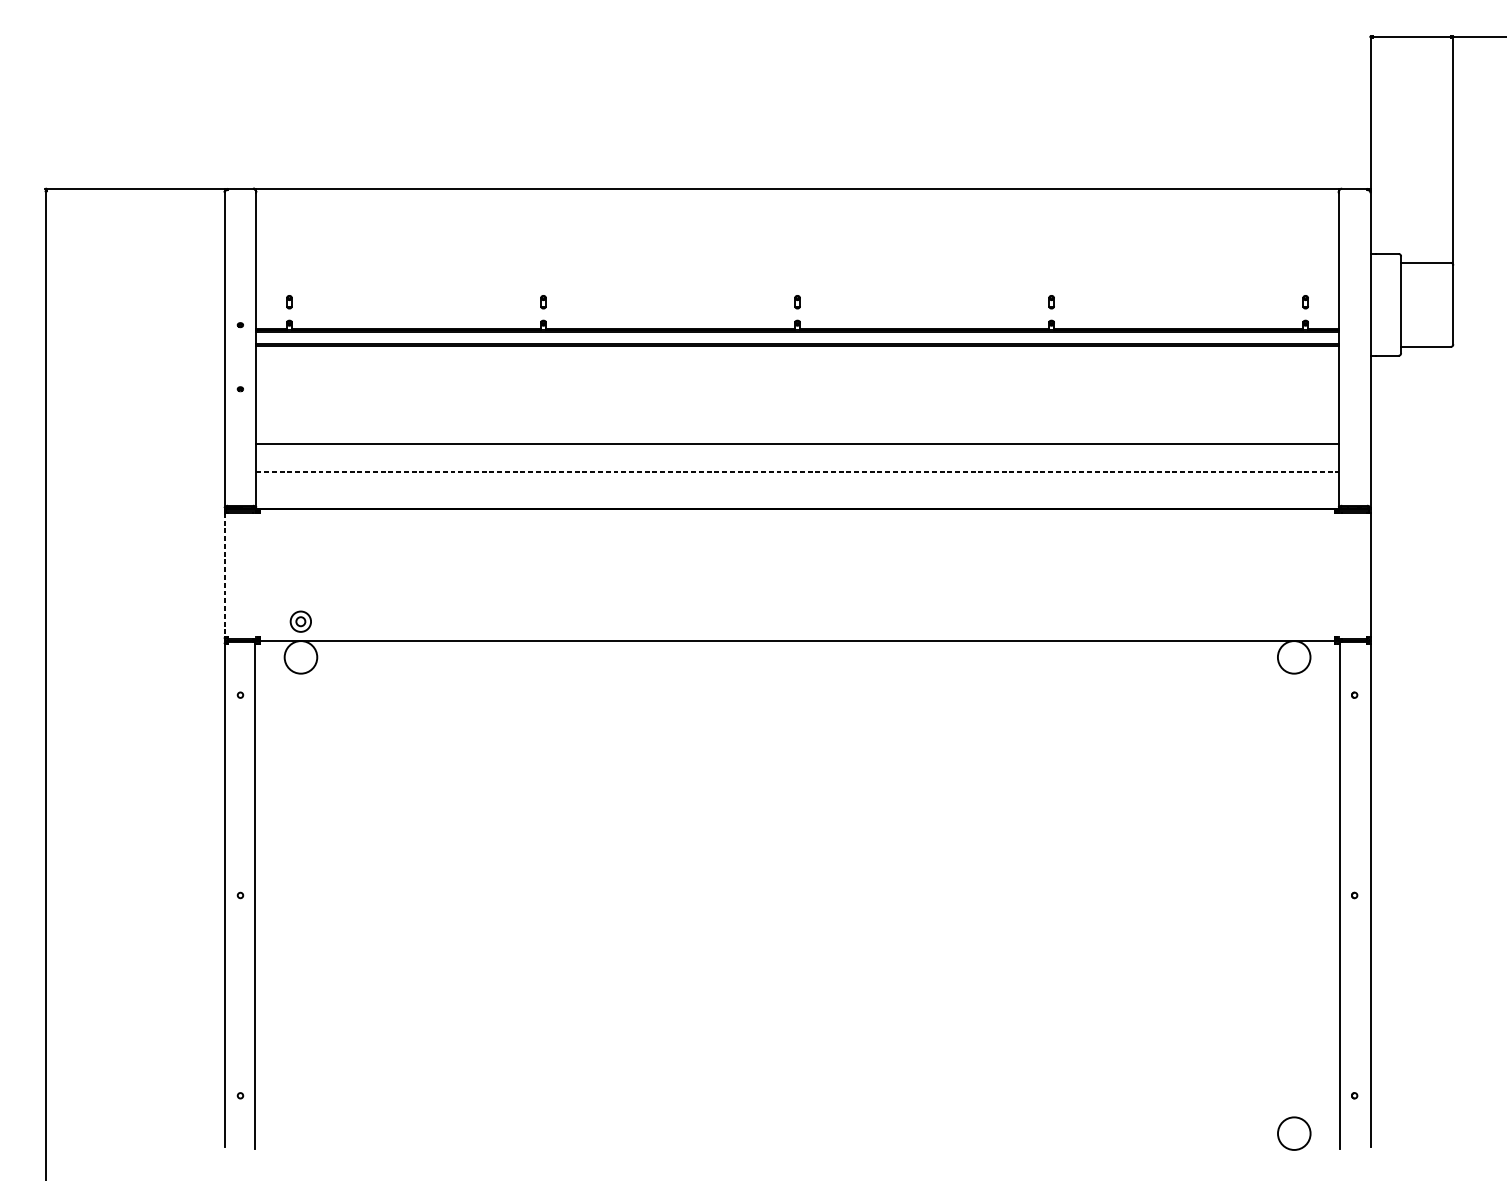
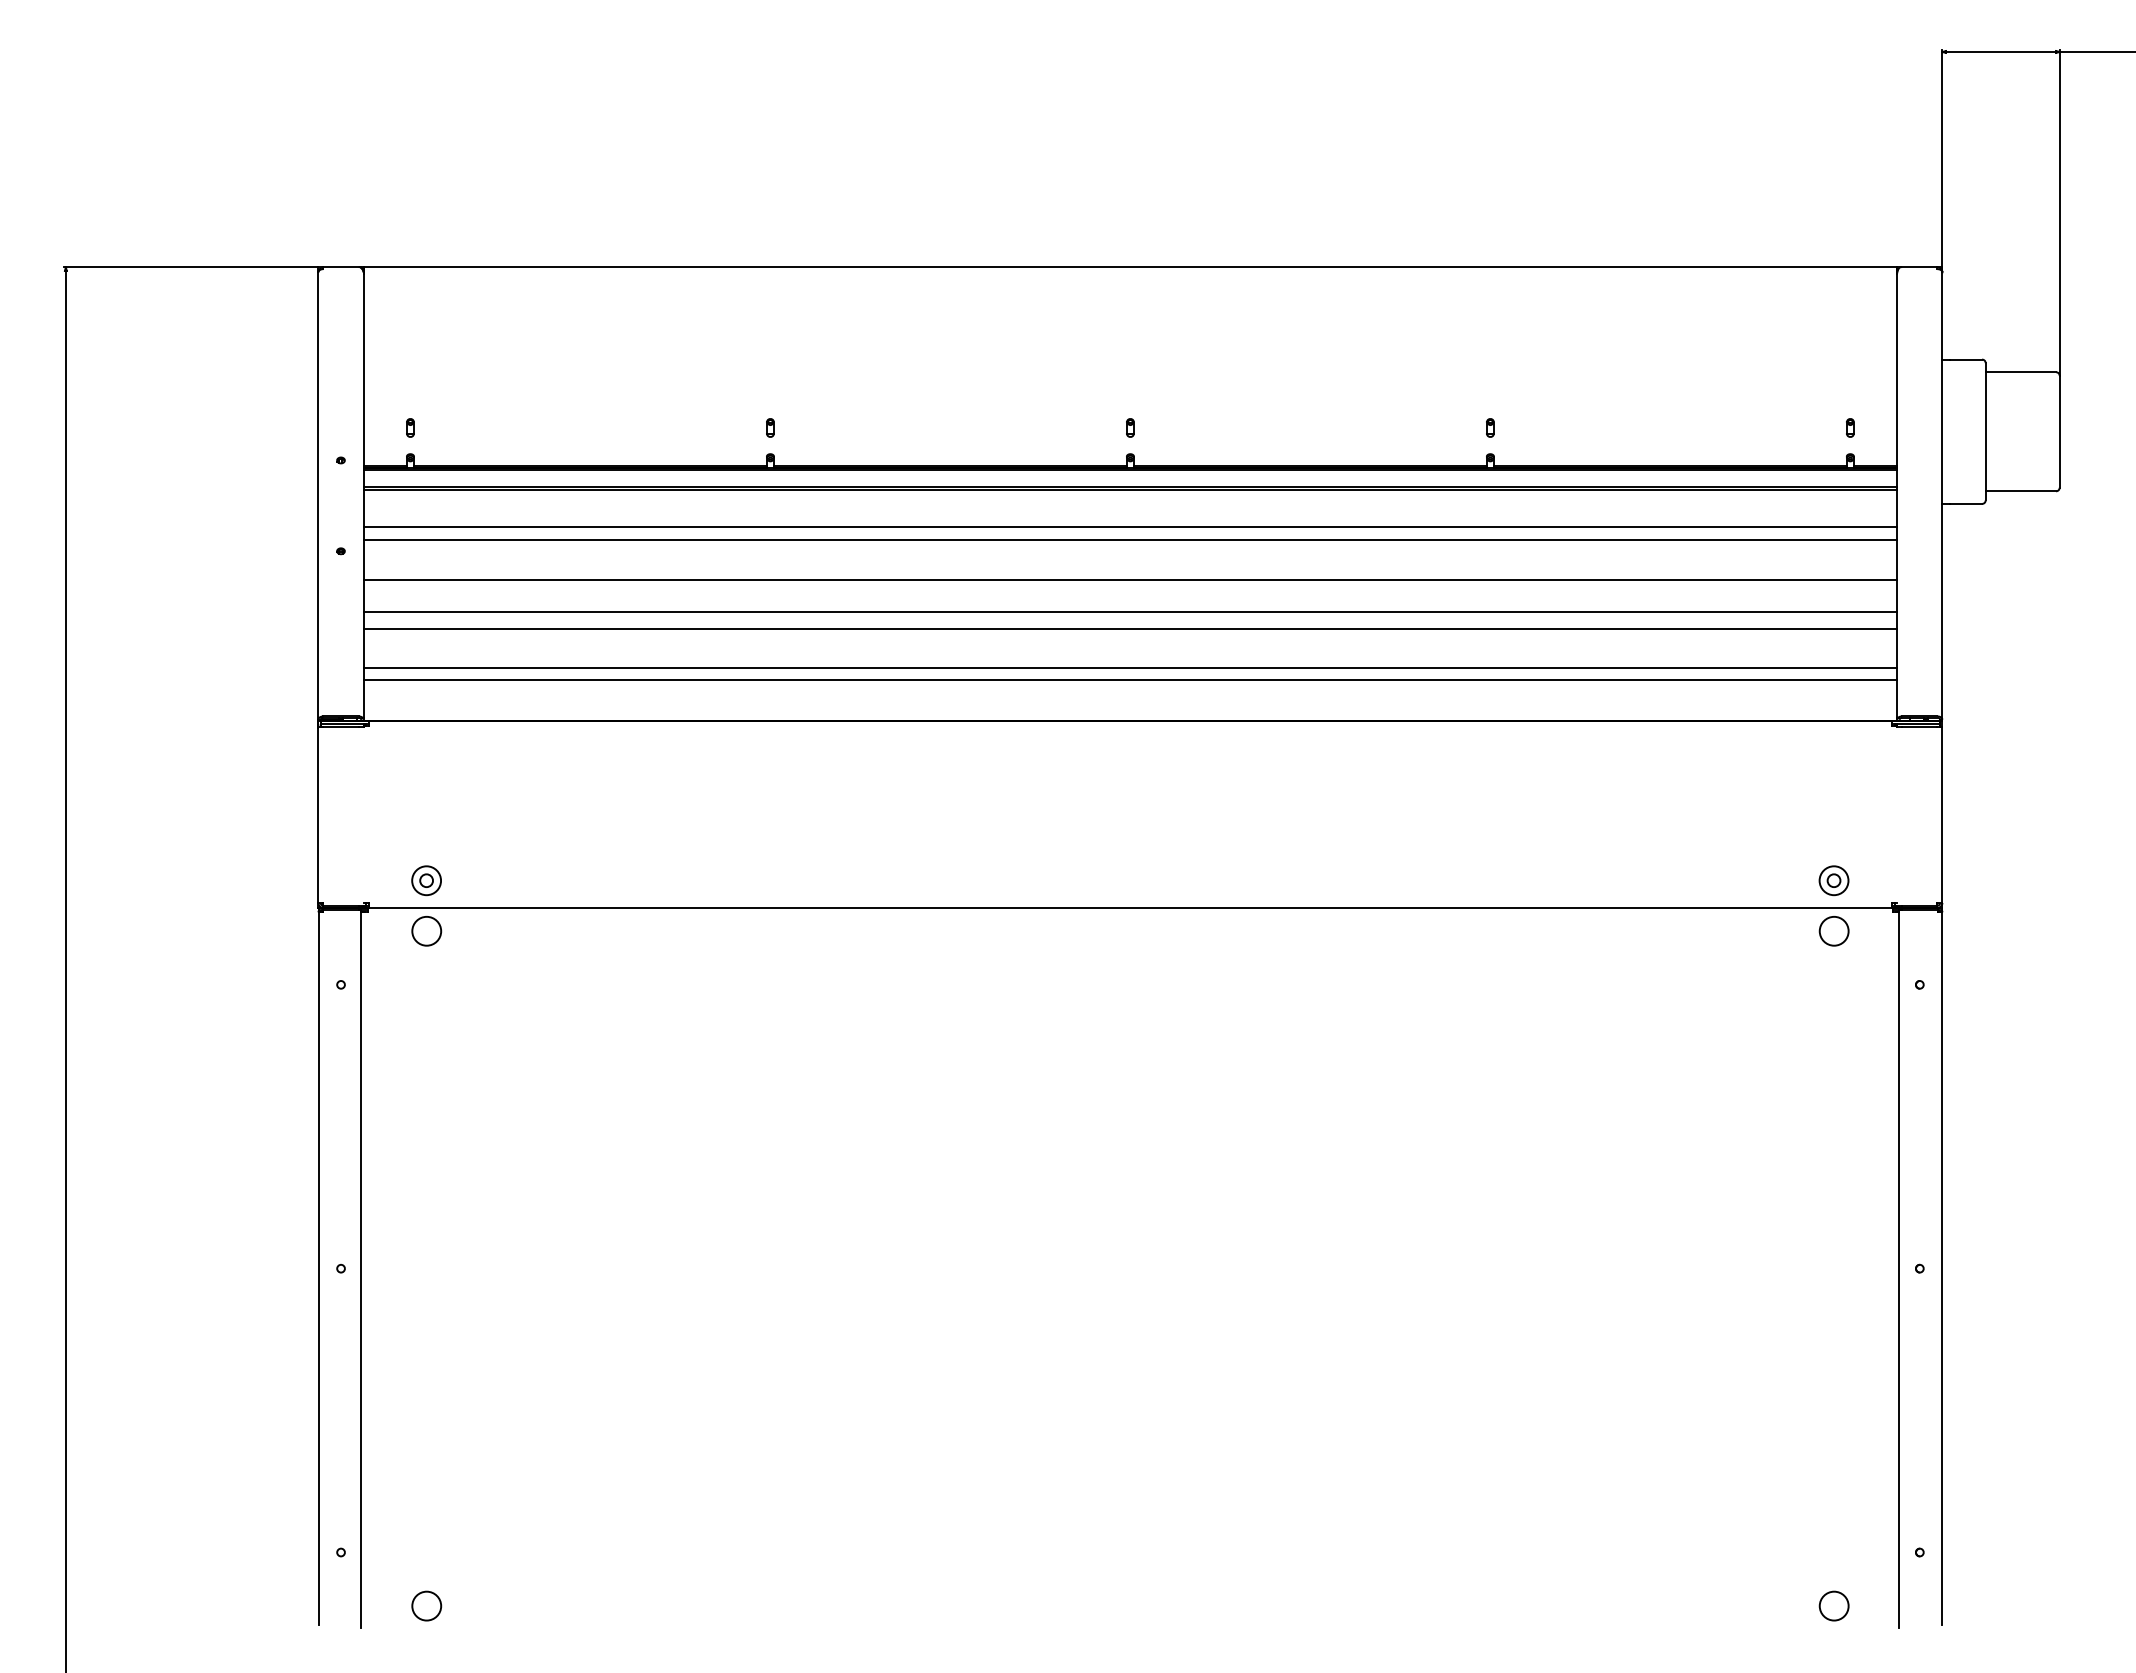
line: (797, 371) -> (1130, 526), added
line: (797, 380) -> (1130, 539), added
line: (797, 409) -> (1130, 580), added
line: (797, 431) -> (1130, 611), added
line: (797, 471) -> (1130, 667), dashed -> solid
line: (797, 480) -> (1130, 680), added
line: (224, 575) -> (318, 815), dashed -> solid
part: (1293, 621) -> (1833, 880), added
circle: (300, 656) -> (426, 930), size x0.62
circle: (1293, 656) -> (1833, 930), size x0.62
circle: (300, 1133) -> (426, 1605), added
circle: (1293, 1133) -> (1833, 1605), size x0.62

